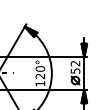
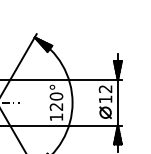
text: (75, 70) -> (105, 98), 52 -> 12

